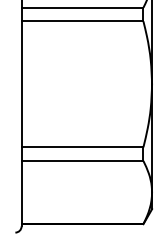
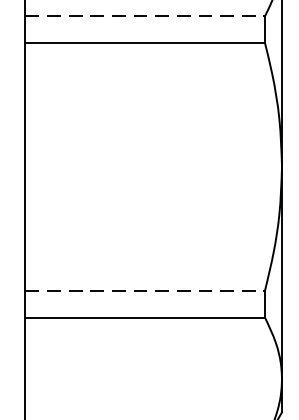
line: (82, 7) -> (145, 15), solid -> dashed
line: (82, 147) -> (145, 291), solid -> dashed

